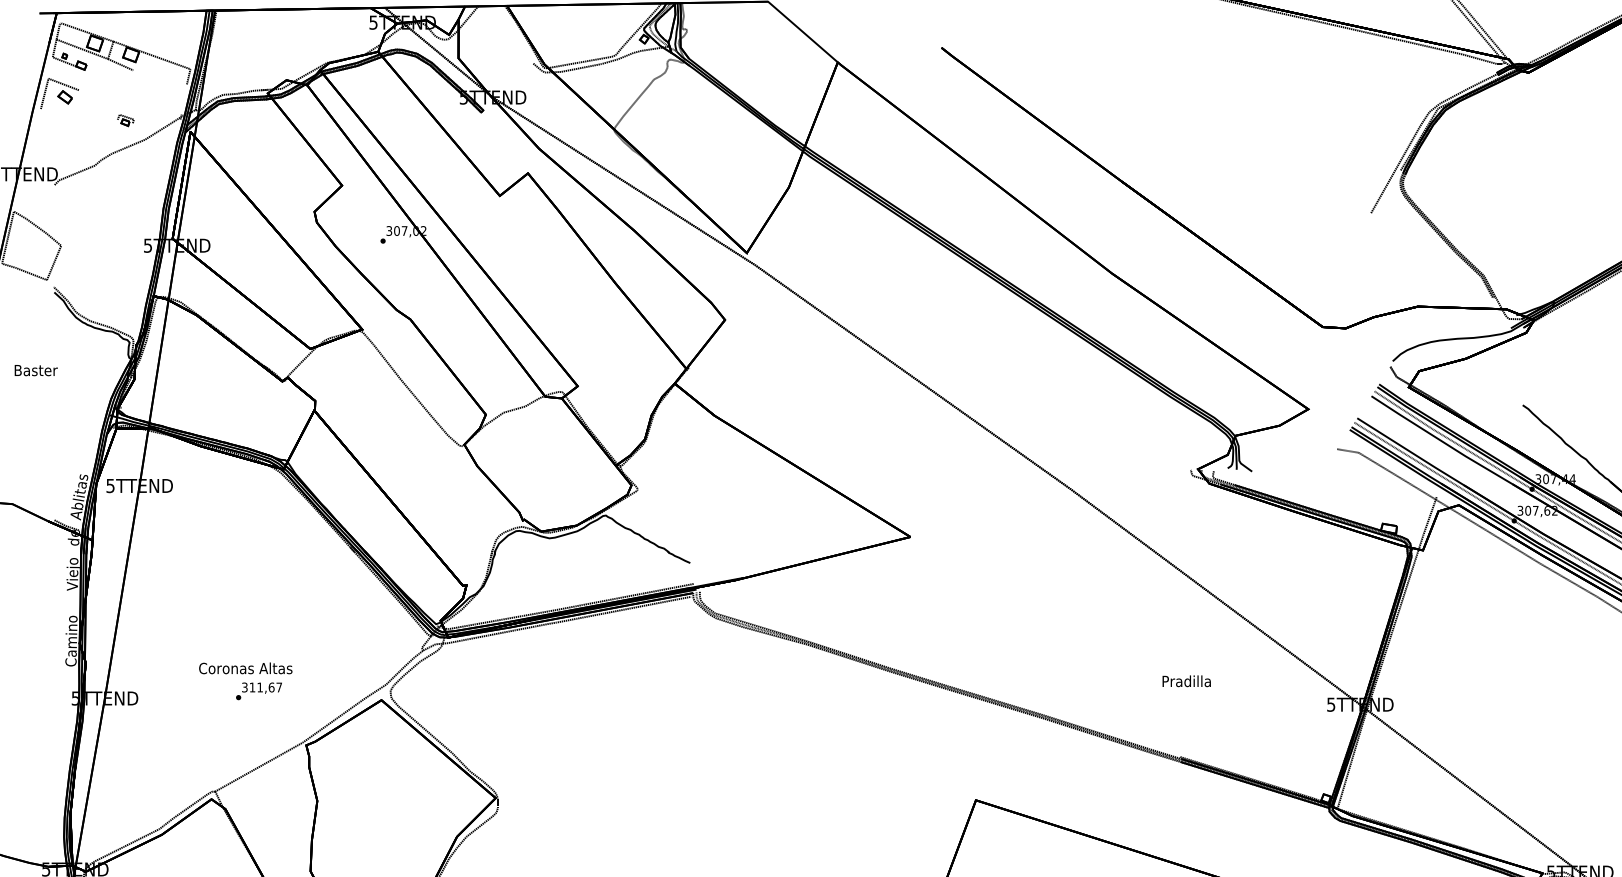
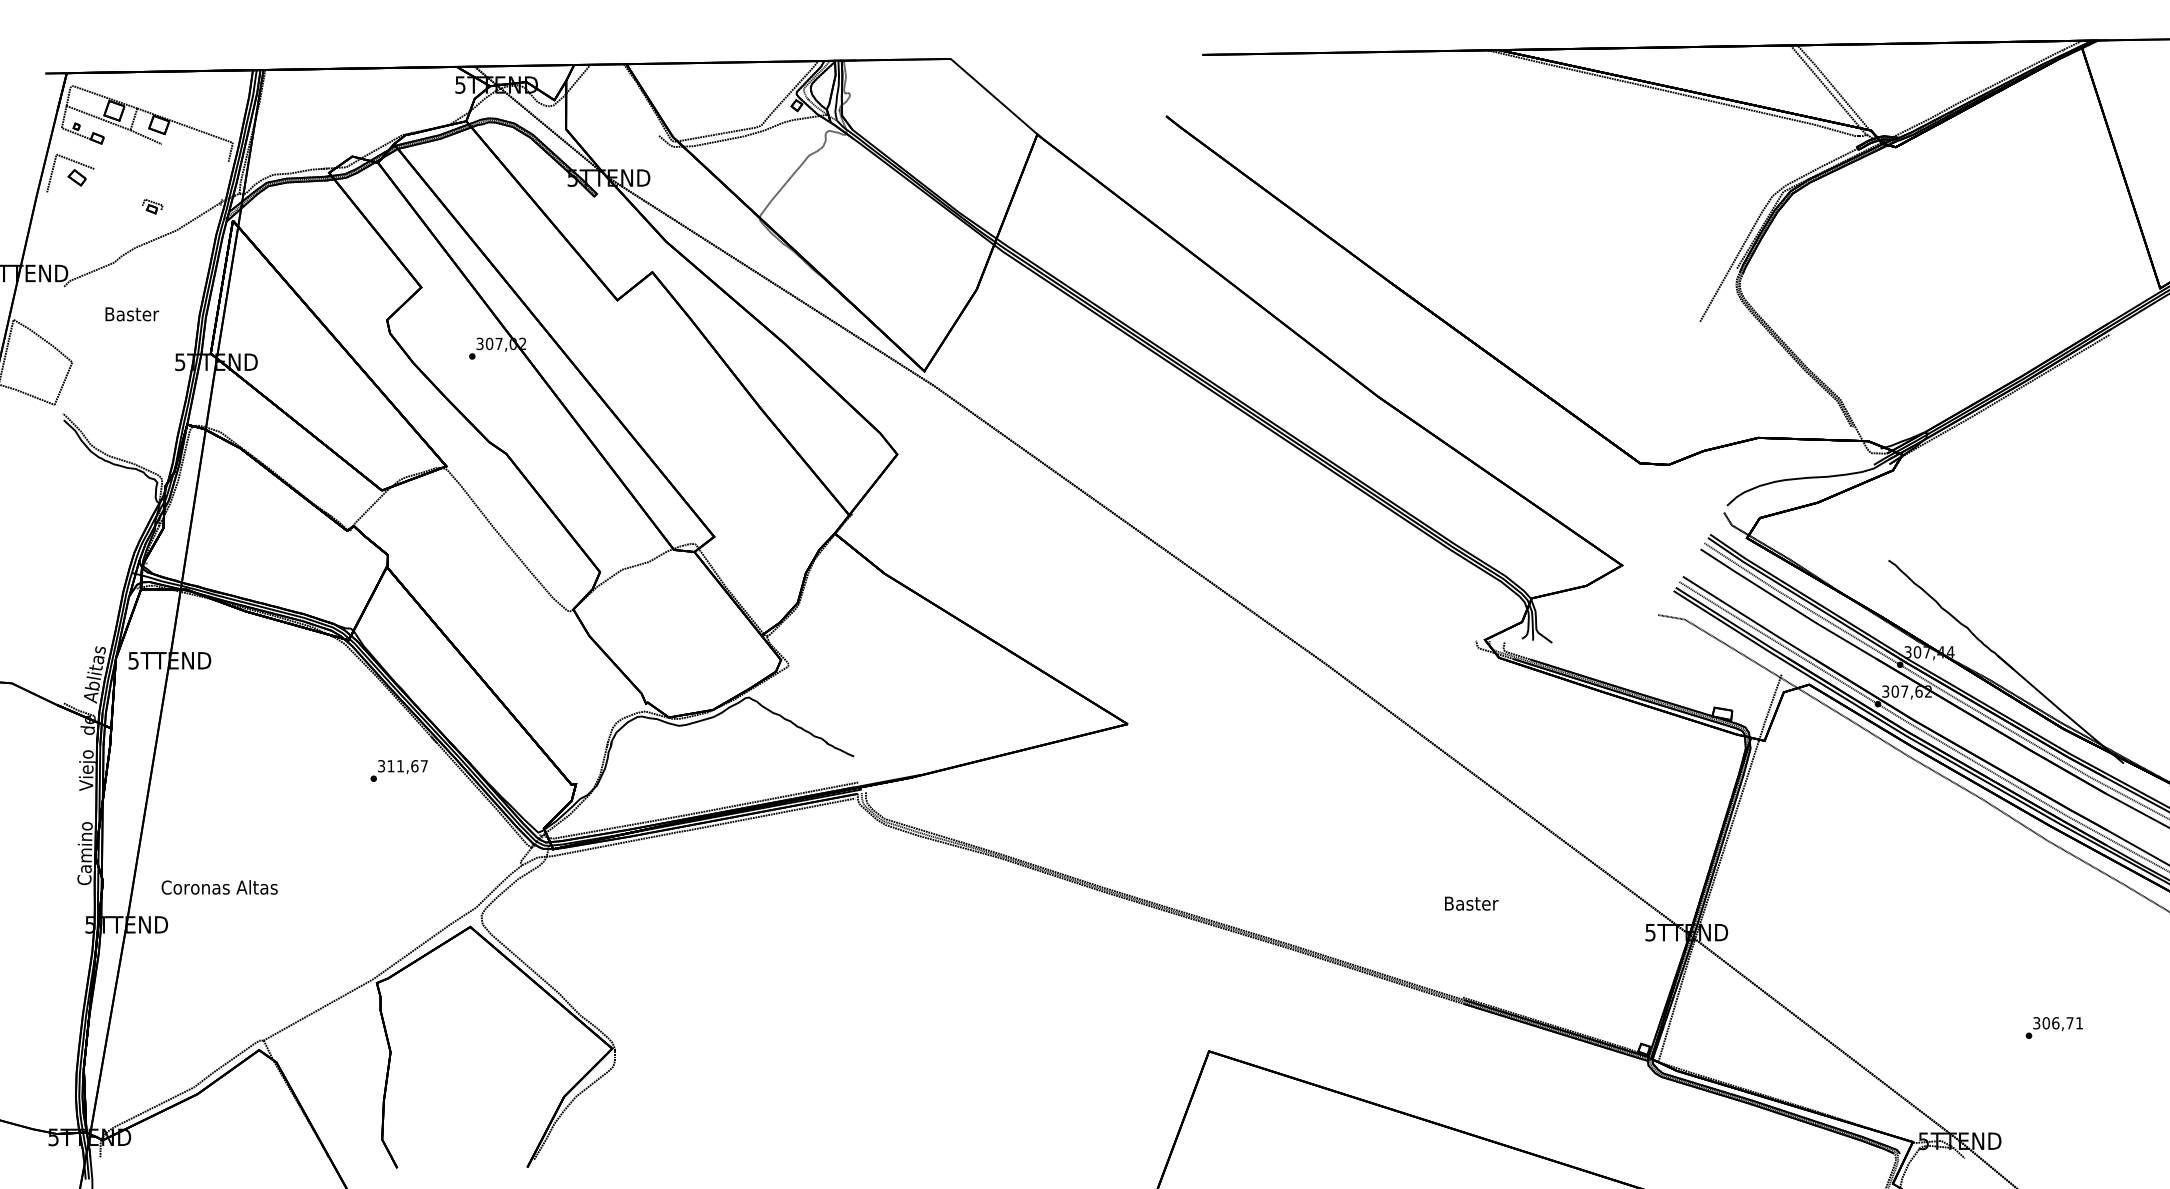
text: (36, 370) -> (132, 314), moved
text: (245, 668) -> (219, 887), moved
text: (1187, 681) -> (1471, 903), Pradilla -> Baster
text: (258, 690) -> (398, 770), moved

